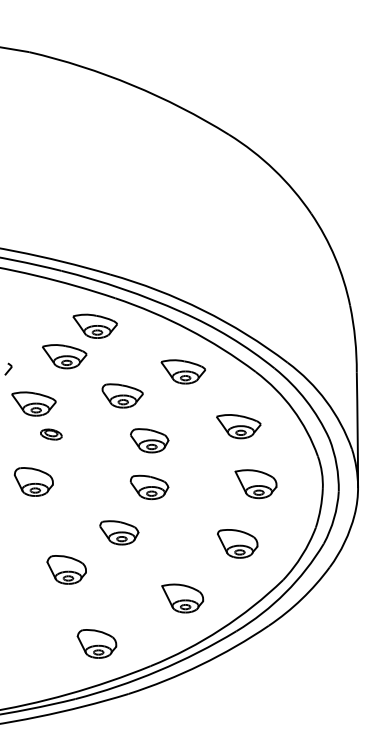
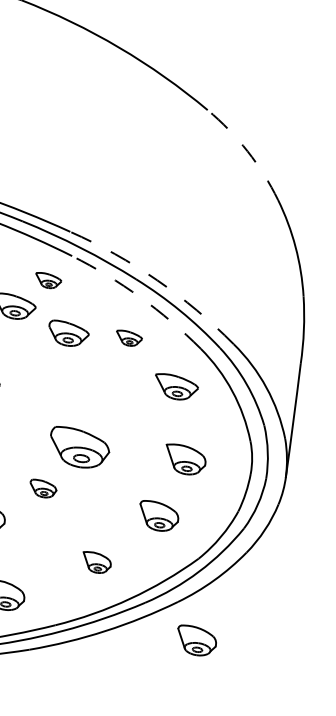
arc: (274, 169) -> (247, 151), solid -> dashed
arc: (203, 310) -> (157, 280), solid -> dashed
part: (94, 325) -> (47, 280), size x0.6
arc: (188, 329) -> (140, 297), solid -> dashed
part: (182, 371) -> (128, 338), size x0.6
part: (122, 395) -> (68, 333), moved
part: (238, 426) -> (175, 387), moved
part: (149, 440) -> (85, 401), removed
part: (149, 487) -> (79, 448), size x1.6
part: (119, 532) -> (43, 488), size x0.7
part: (182, 598) -> (96, 562), size x0.7
part: (292, 661) -> (196, 640), added

